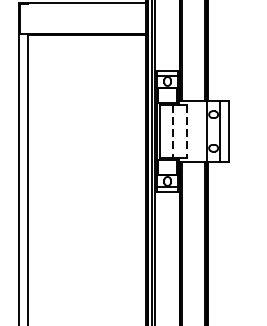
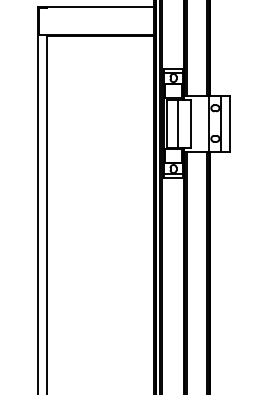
line: (173, 131) -> (178, 123), dashed -> solid
line: (186, 131) -> (190, 123), dashed -> solid

